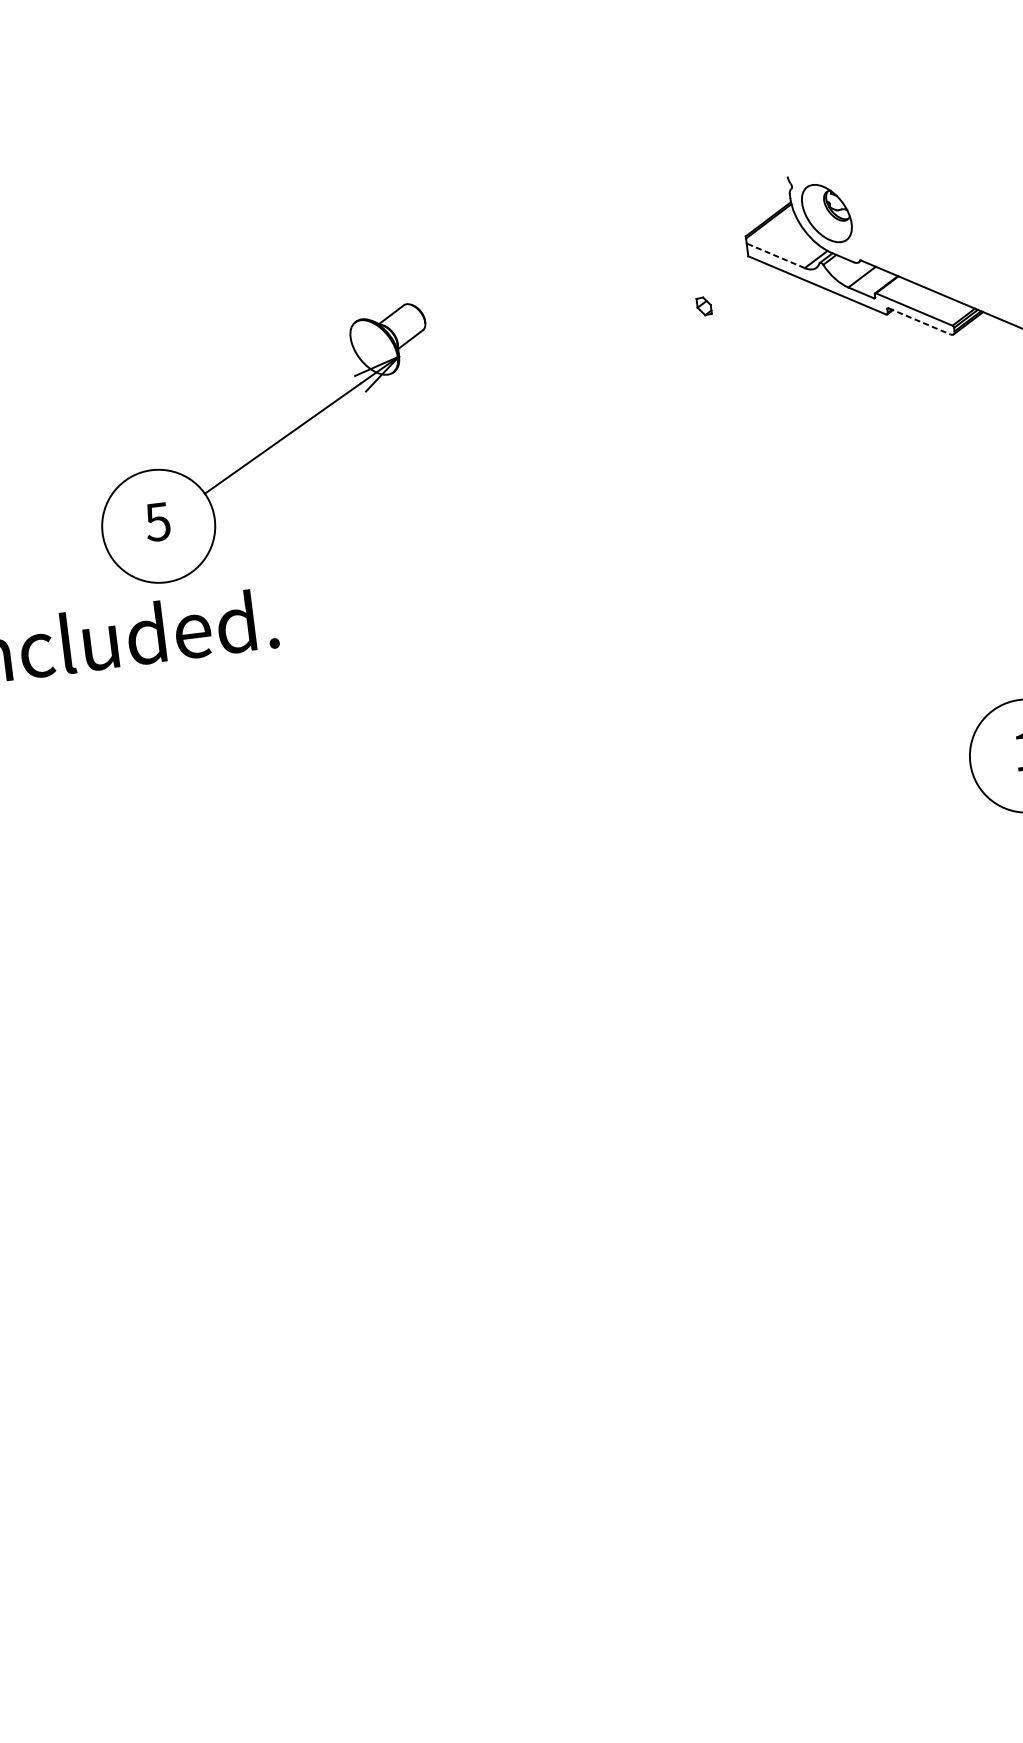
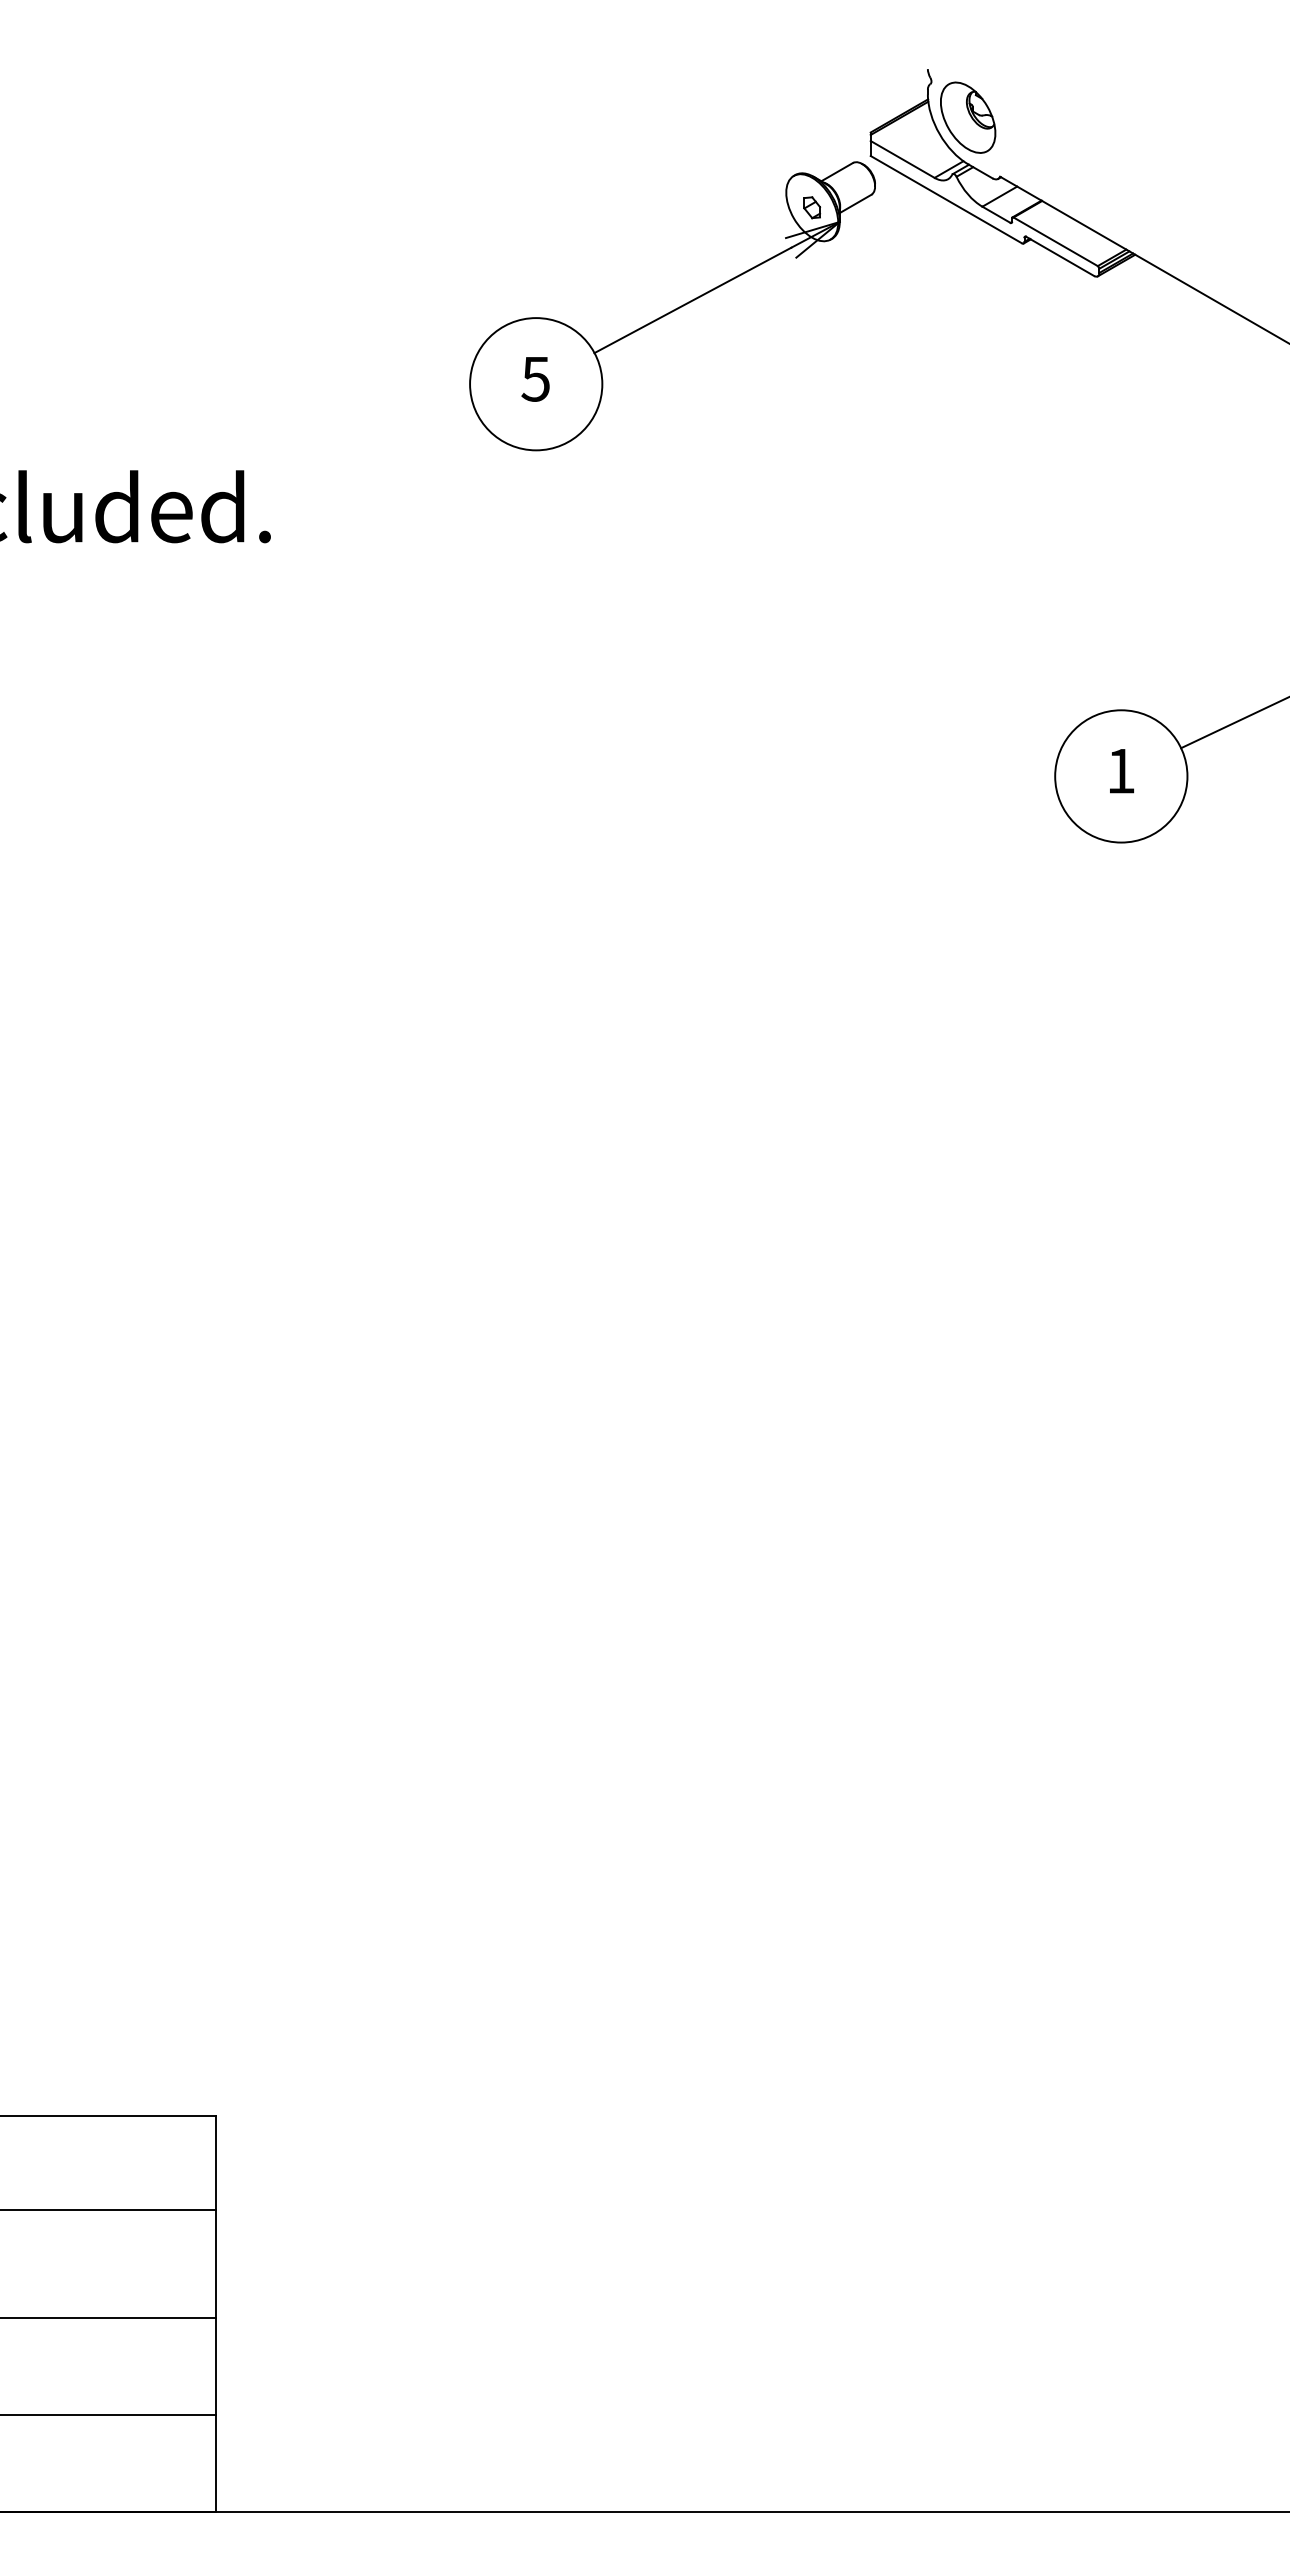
line: (775, 255) -> (902, 159), dashed -> solid
line: (919, 321) -> (1060, 256), dashed -> solid
part: (266, 445) -> (672, 306), moved

